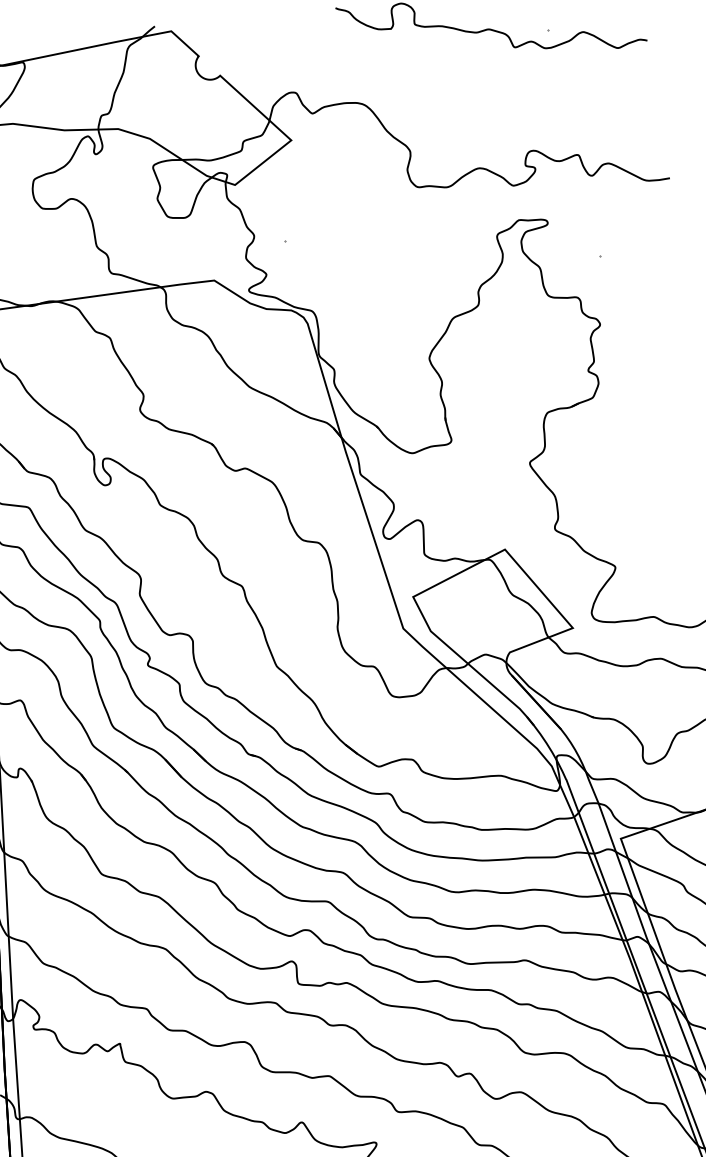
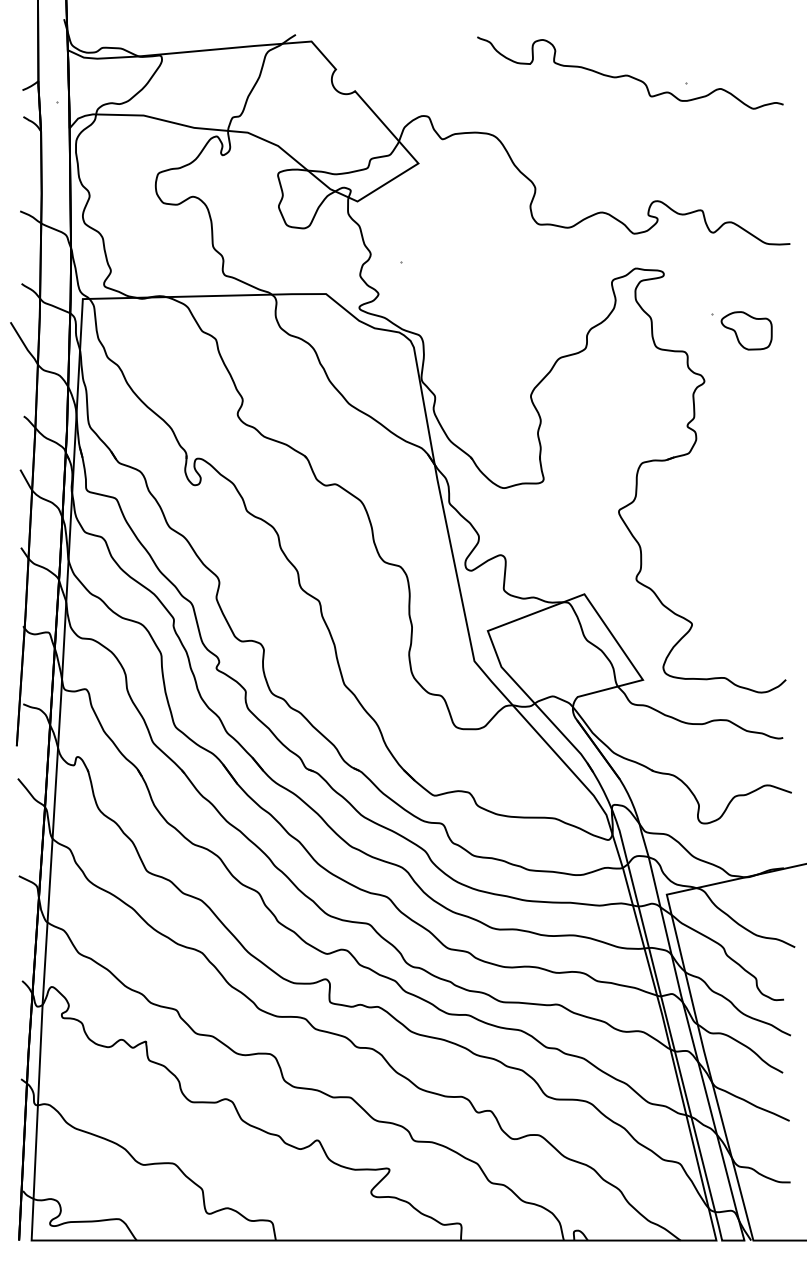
part: (636, 269) -> (746, 330), added

